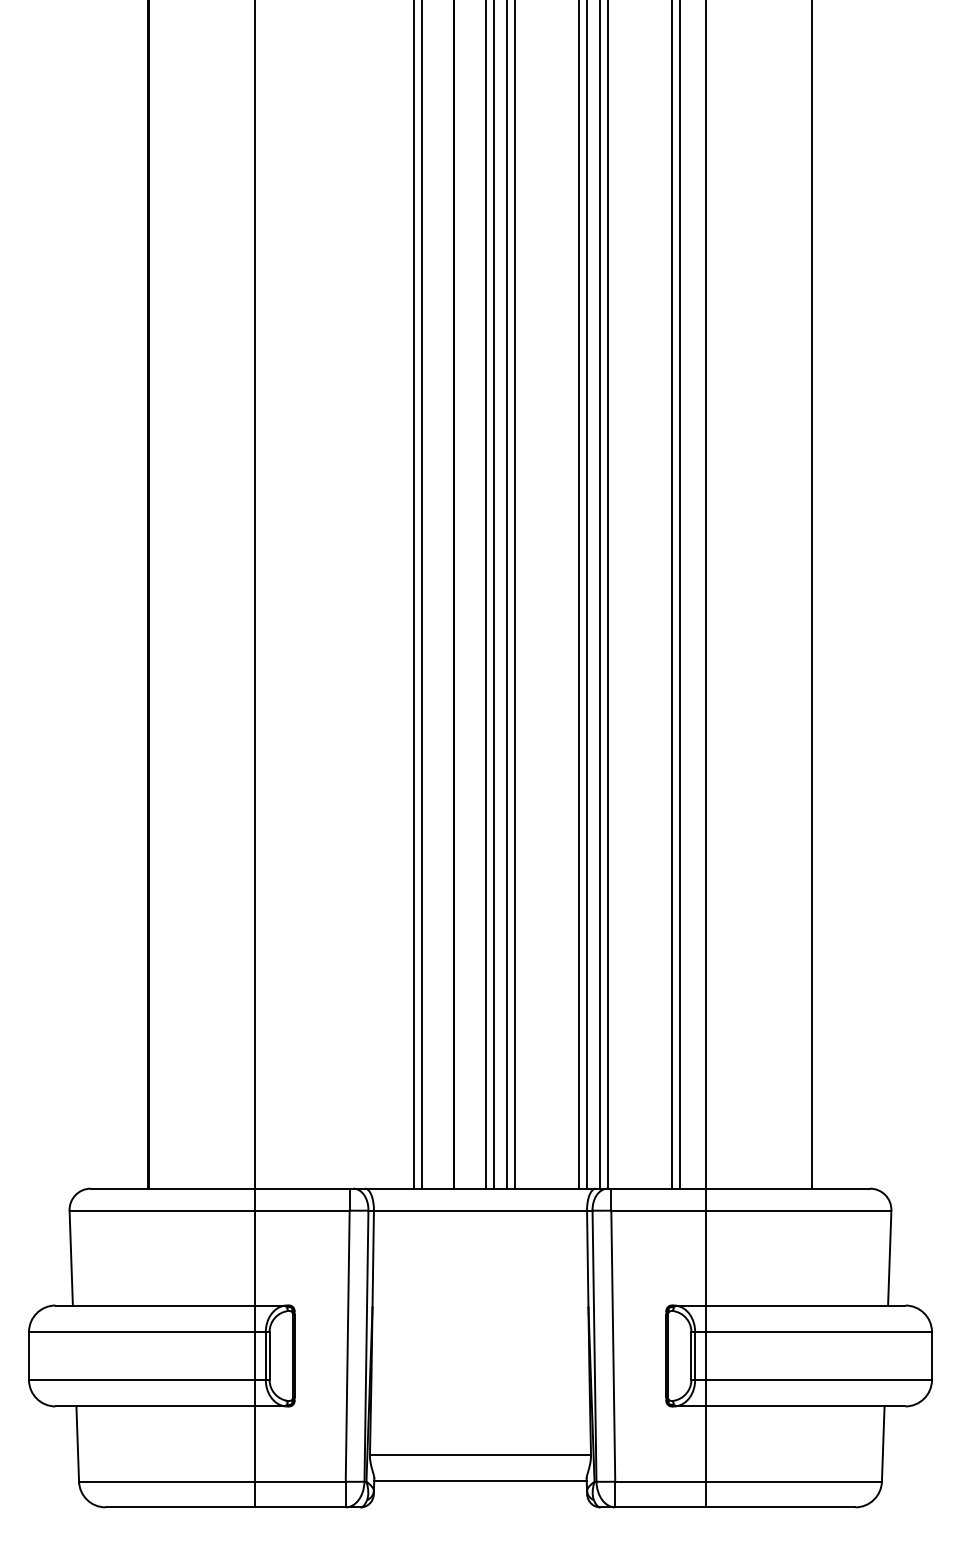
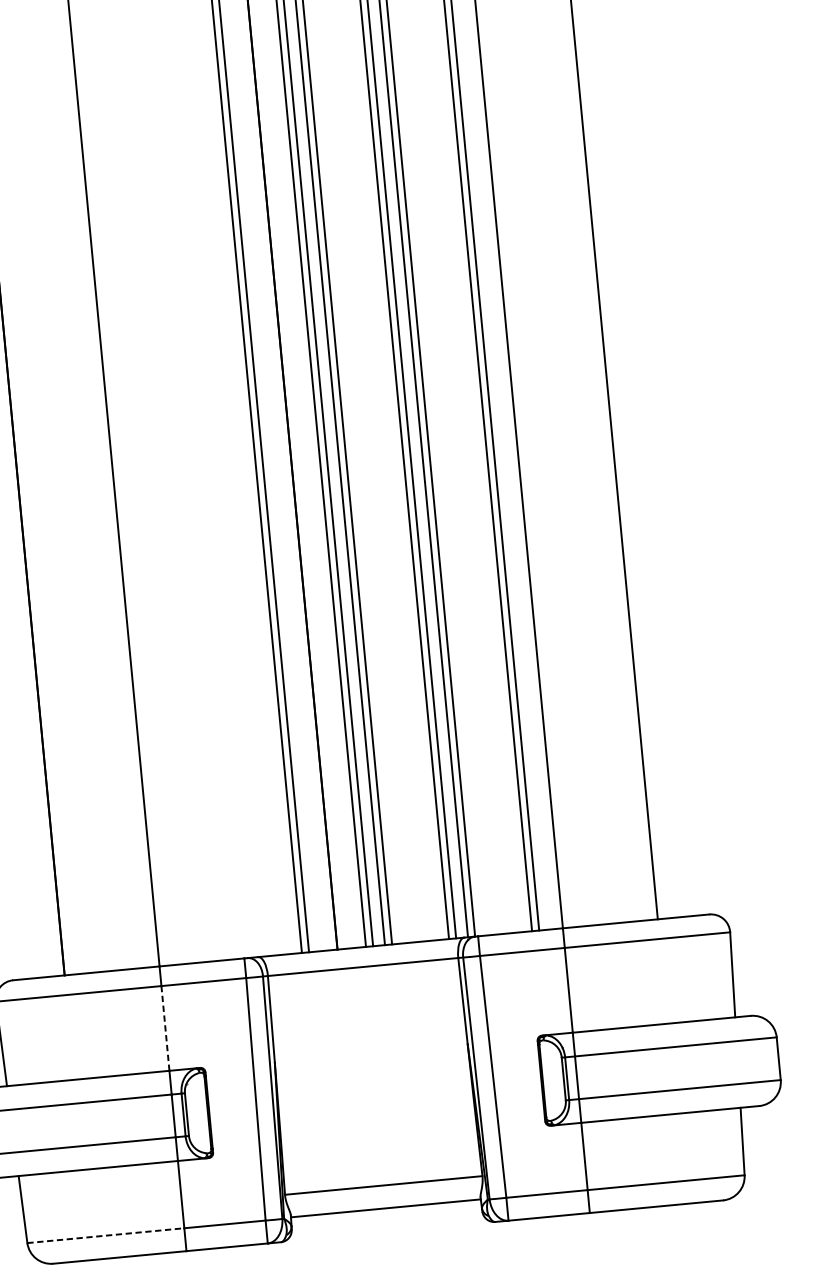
line: (254, 1257) -> (165, 1027), solid -> dashed
line: (166, 1481) -> (105, 1235), solid -> dashed

